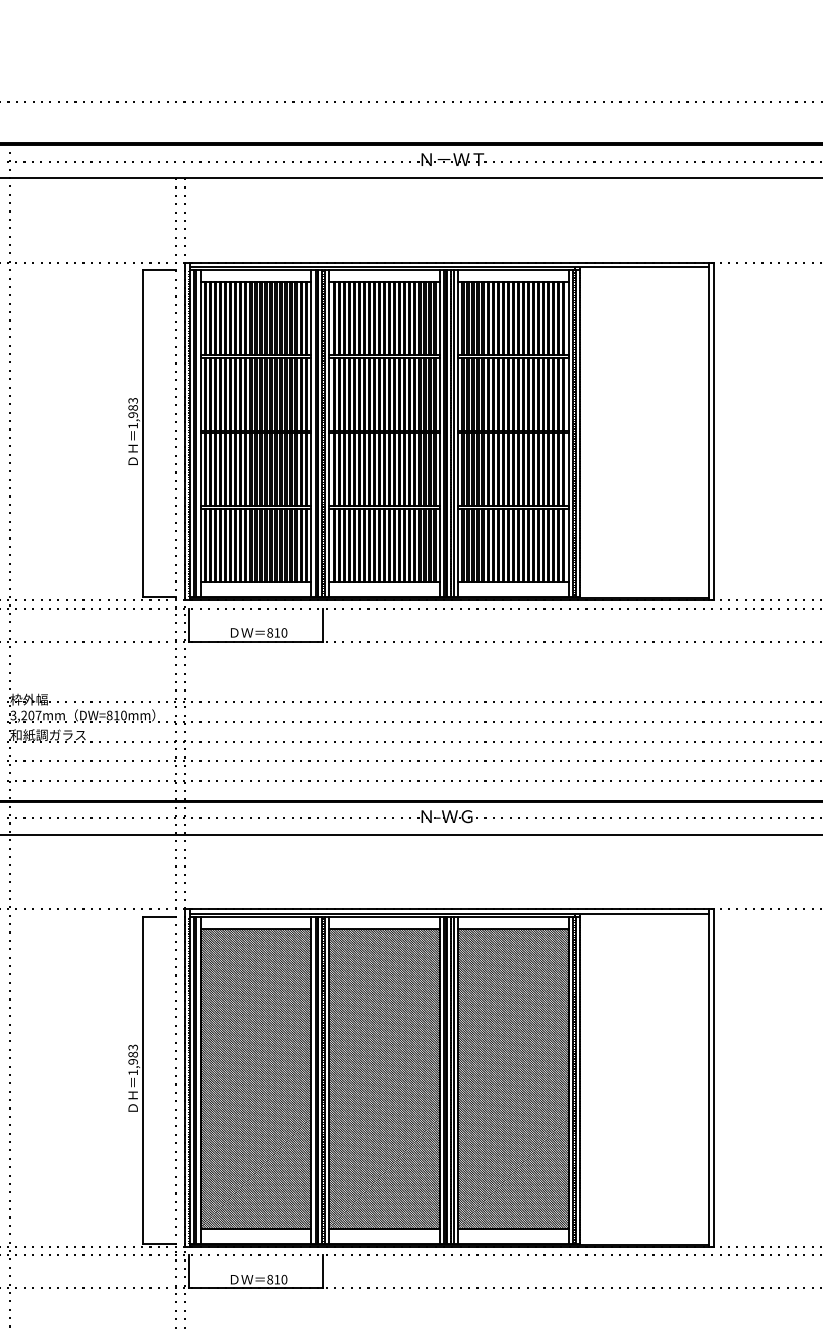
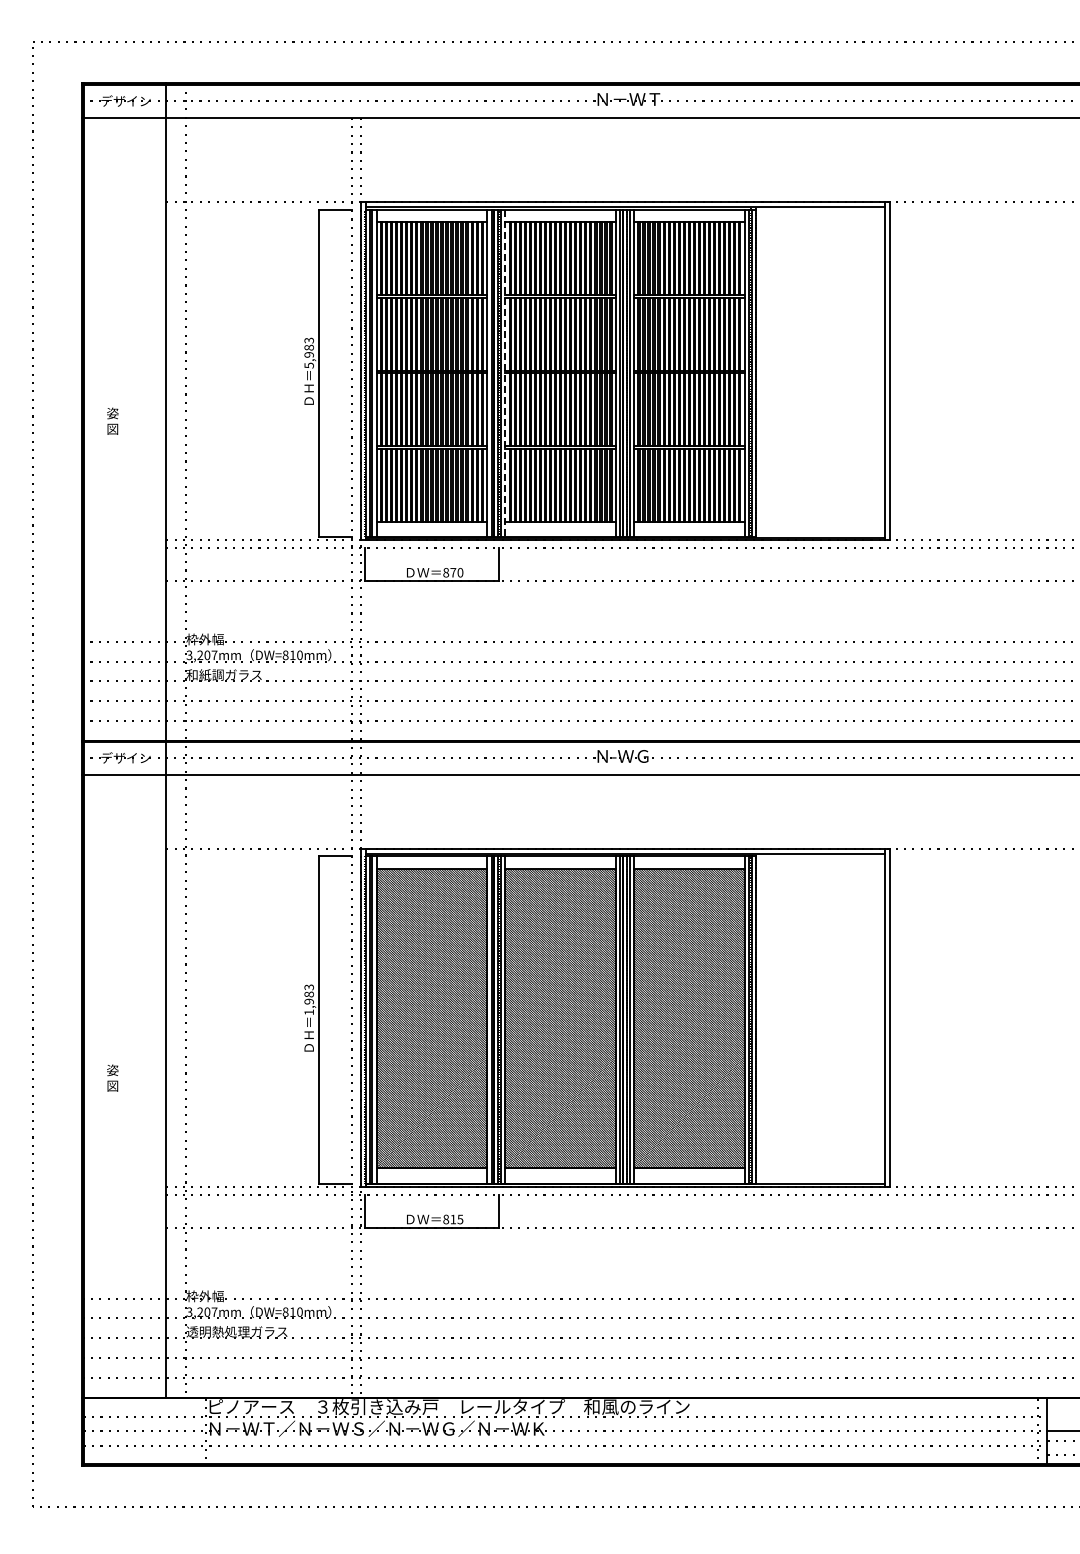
text: (132, 425) -> (308, 365), 1,983 -> 5,983
line: (329, 433) -> (505, 373), solid -> dashed
text: (277, 632) -> (453, 572), 810 -> 870
text: (284, 1279) -> (460, 1219), 810 -> 815

